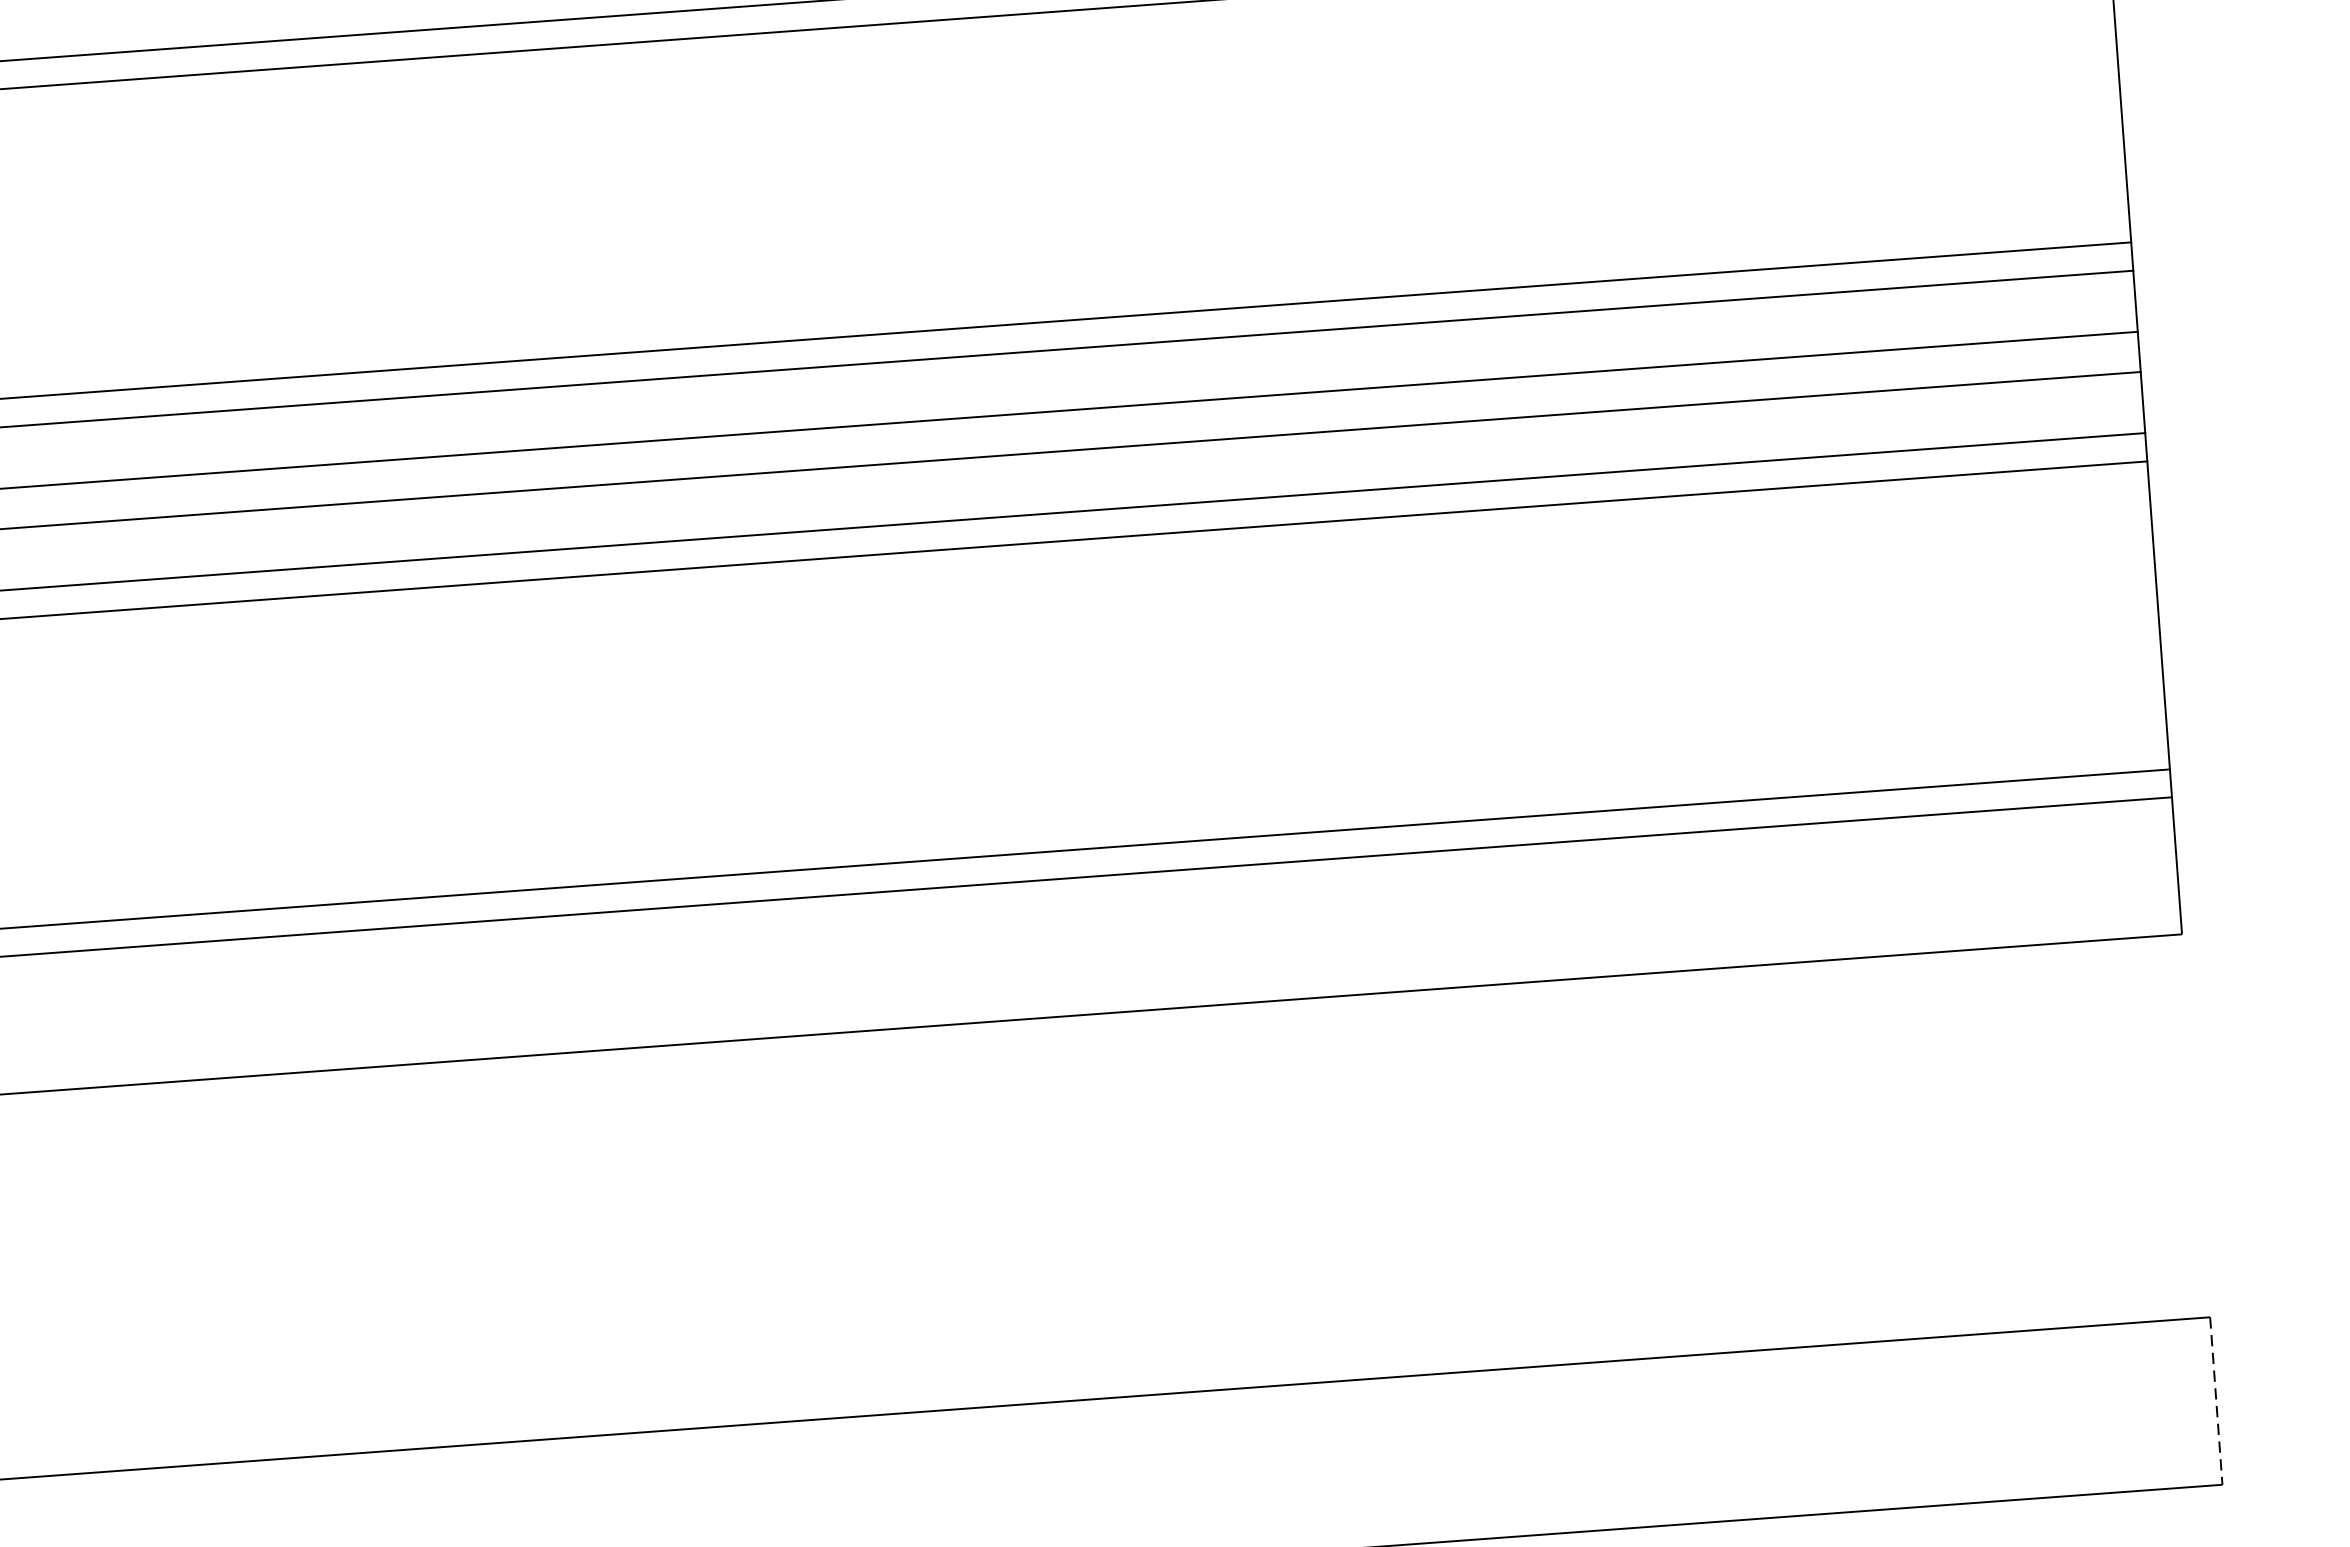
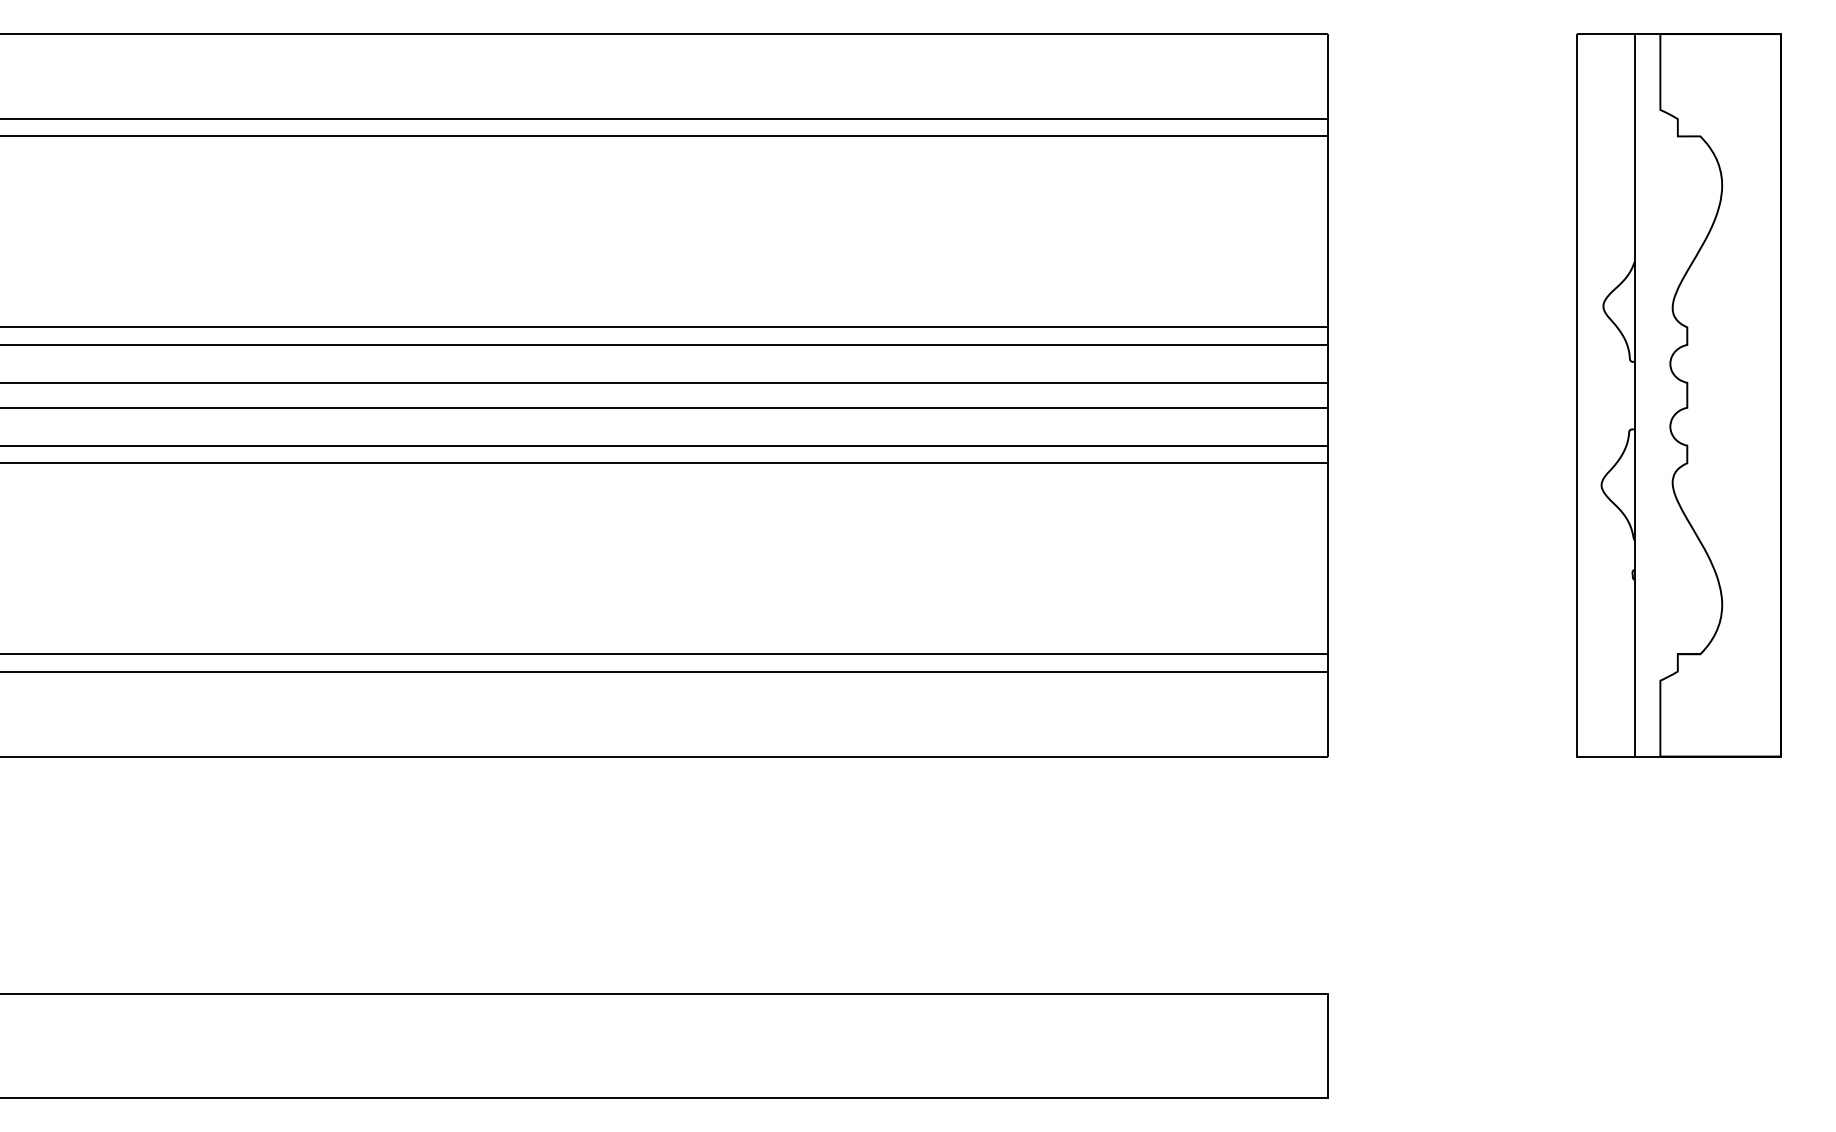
line: (2216, 1400) -> (1328, 1045), dashed -> solid

